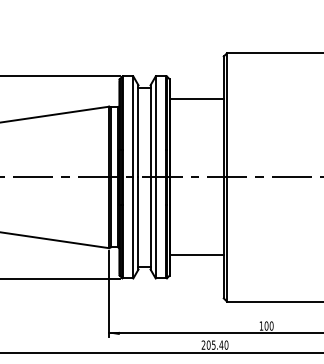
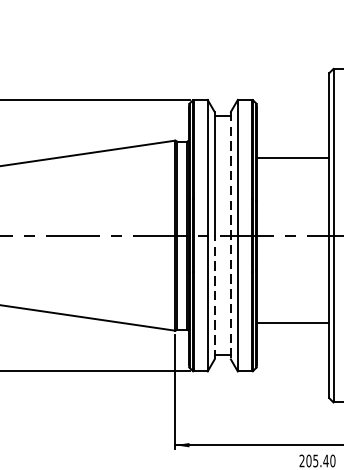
line: (196, 99) -> (292, 157), moved
line: (150, 177) -> (230, 235), solid -> dashed
line: (138, 223) -> (214, 297), solid -> dashed
line: (196, 255) -> (292, 323), moved

